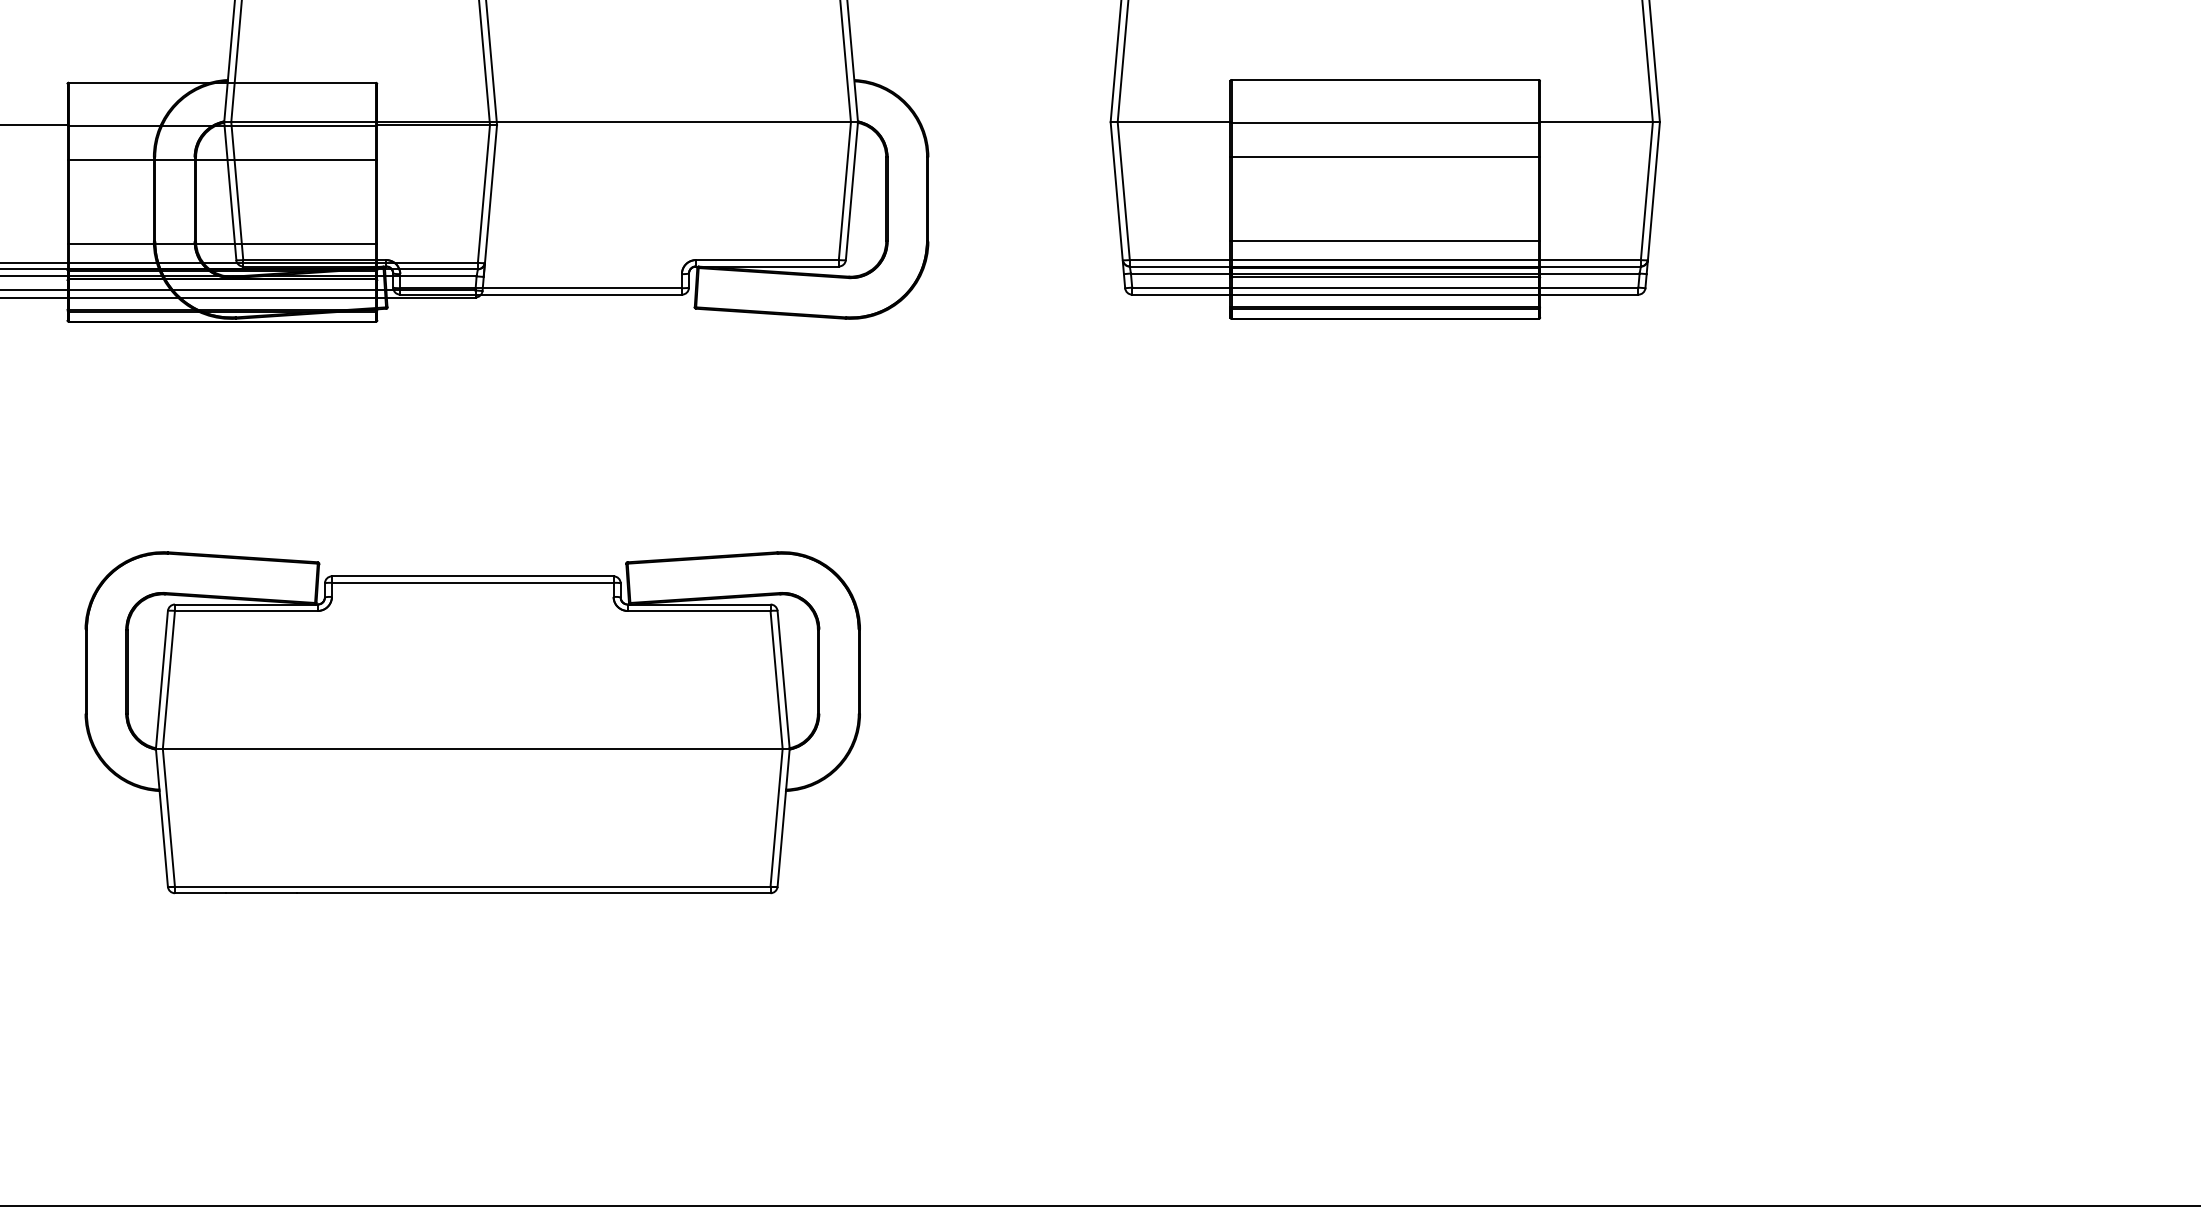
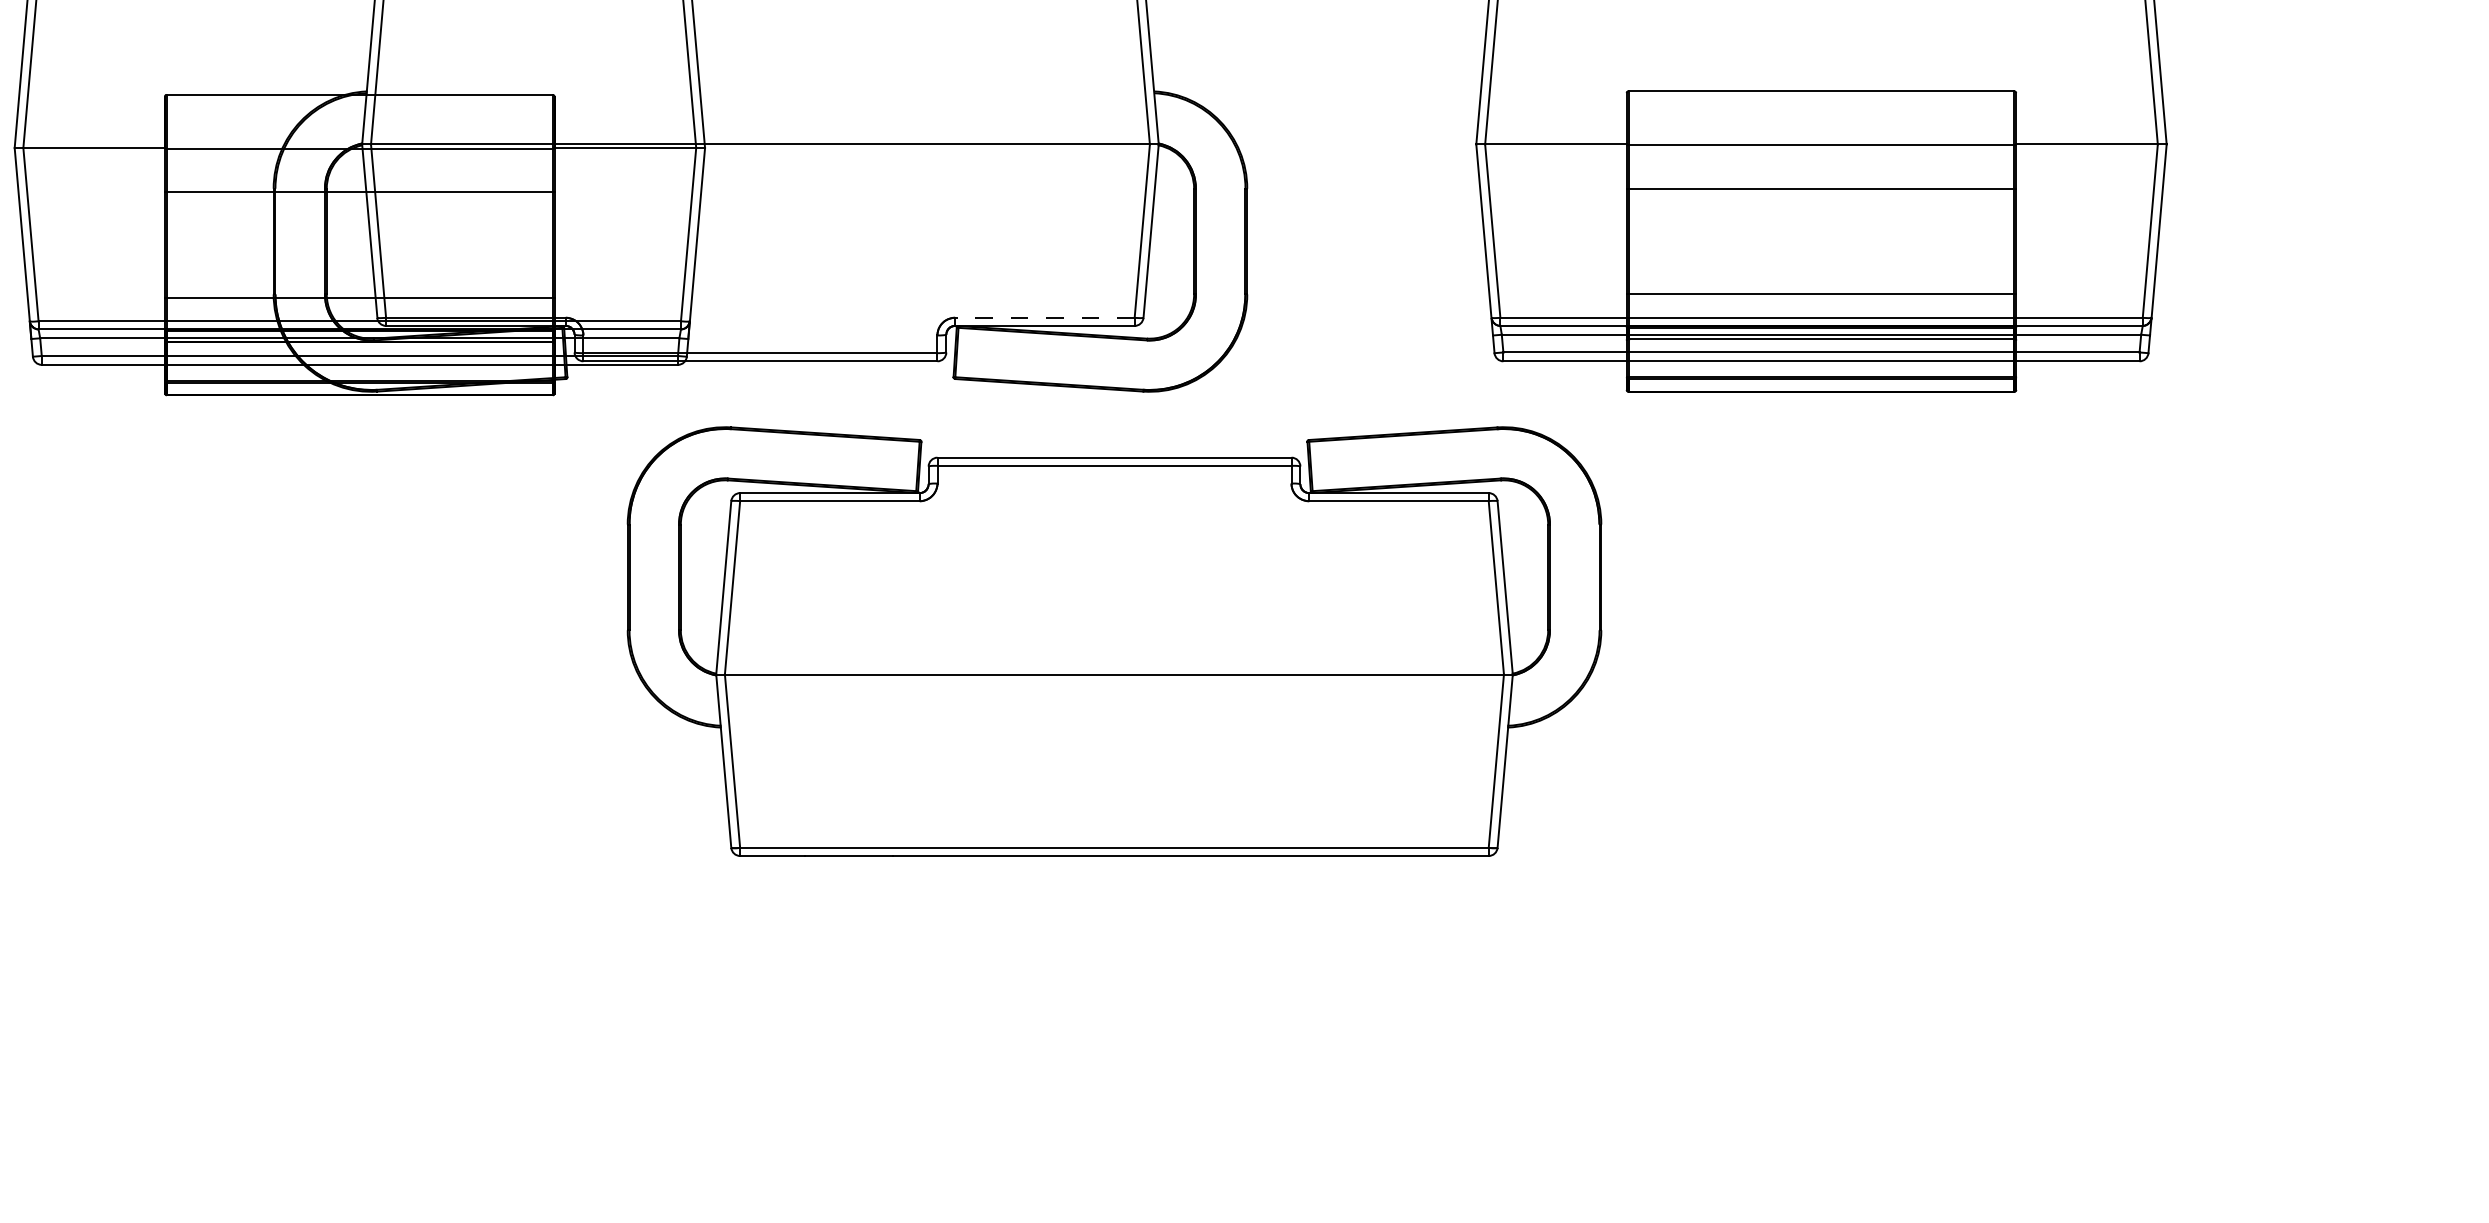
line: (766, 260) -> (1043, 318), solid -> dashed
part: (472, 722) -> (1114, 641), moved

